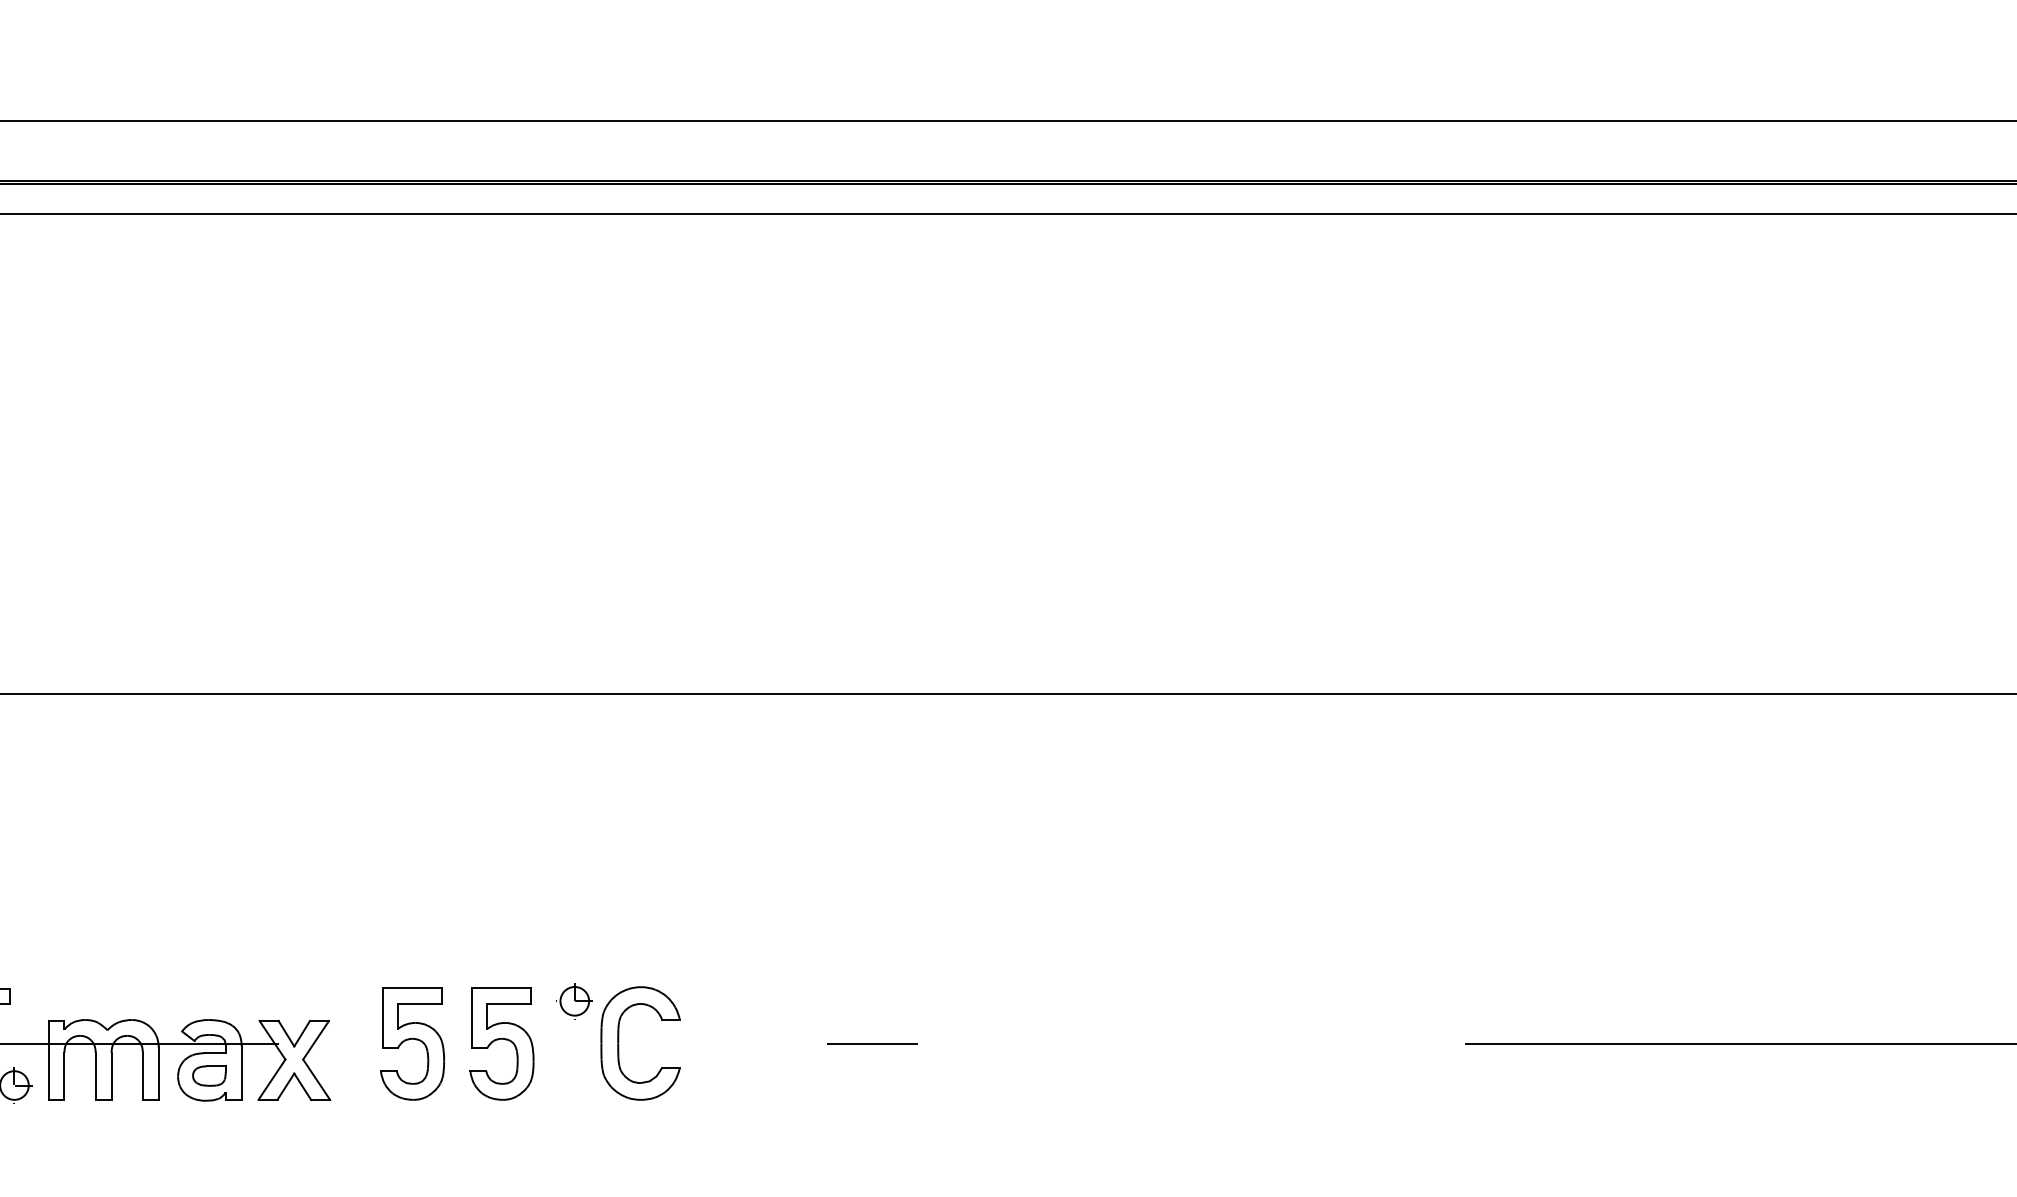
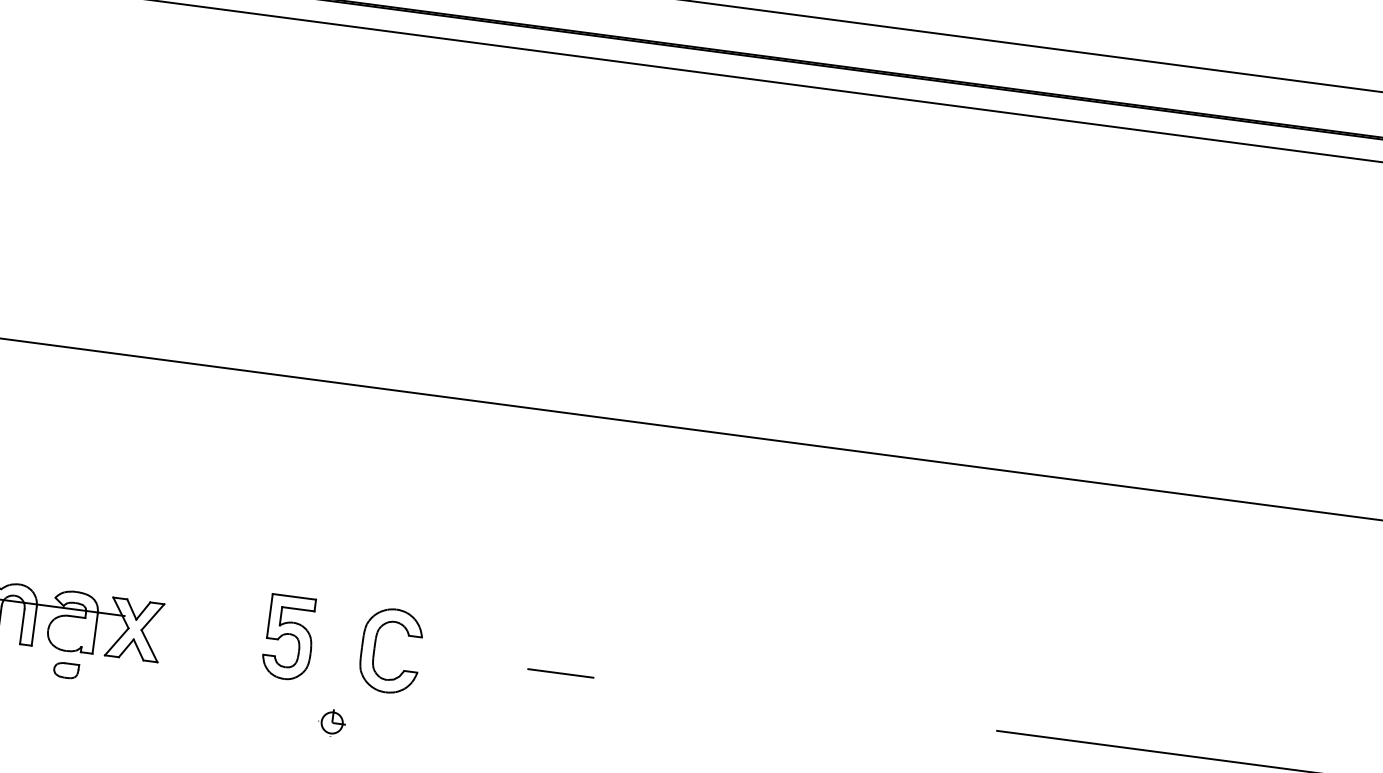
part: (574, 1001) -> (331, 723), moved
part: (412, 1043) -> (223, 628), removed
part: (209, 1075) -> (66, 670), moved

